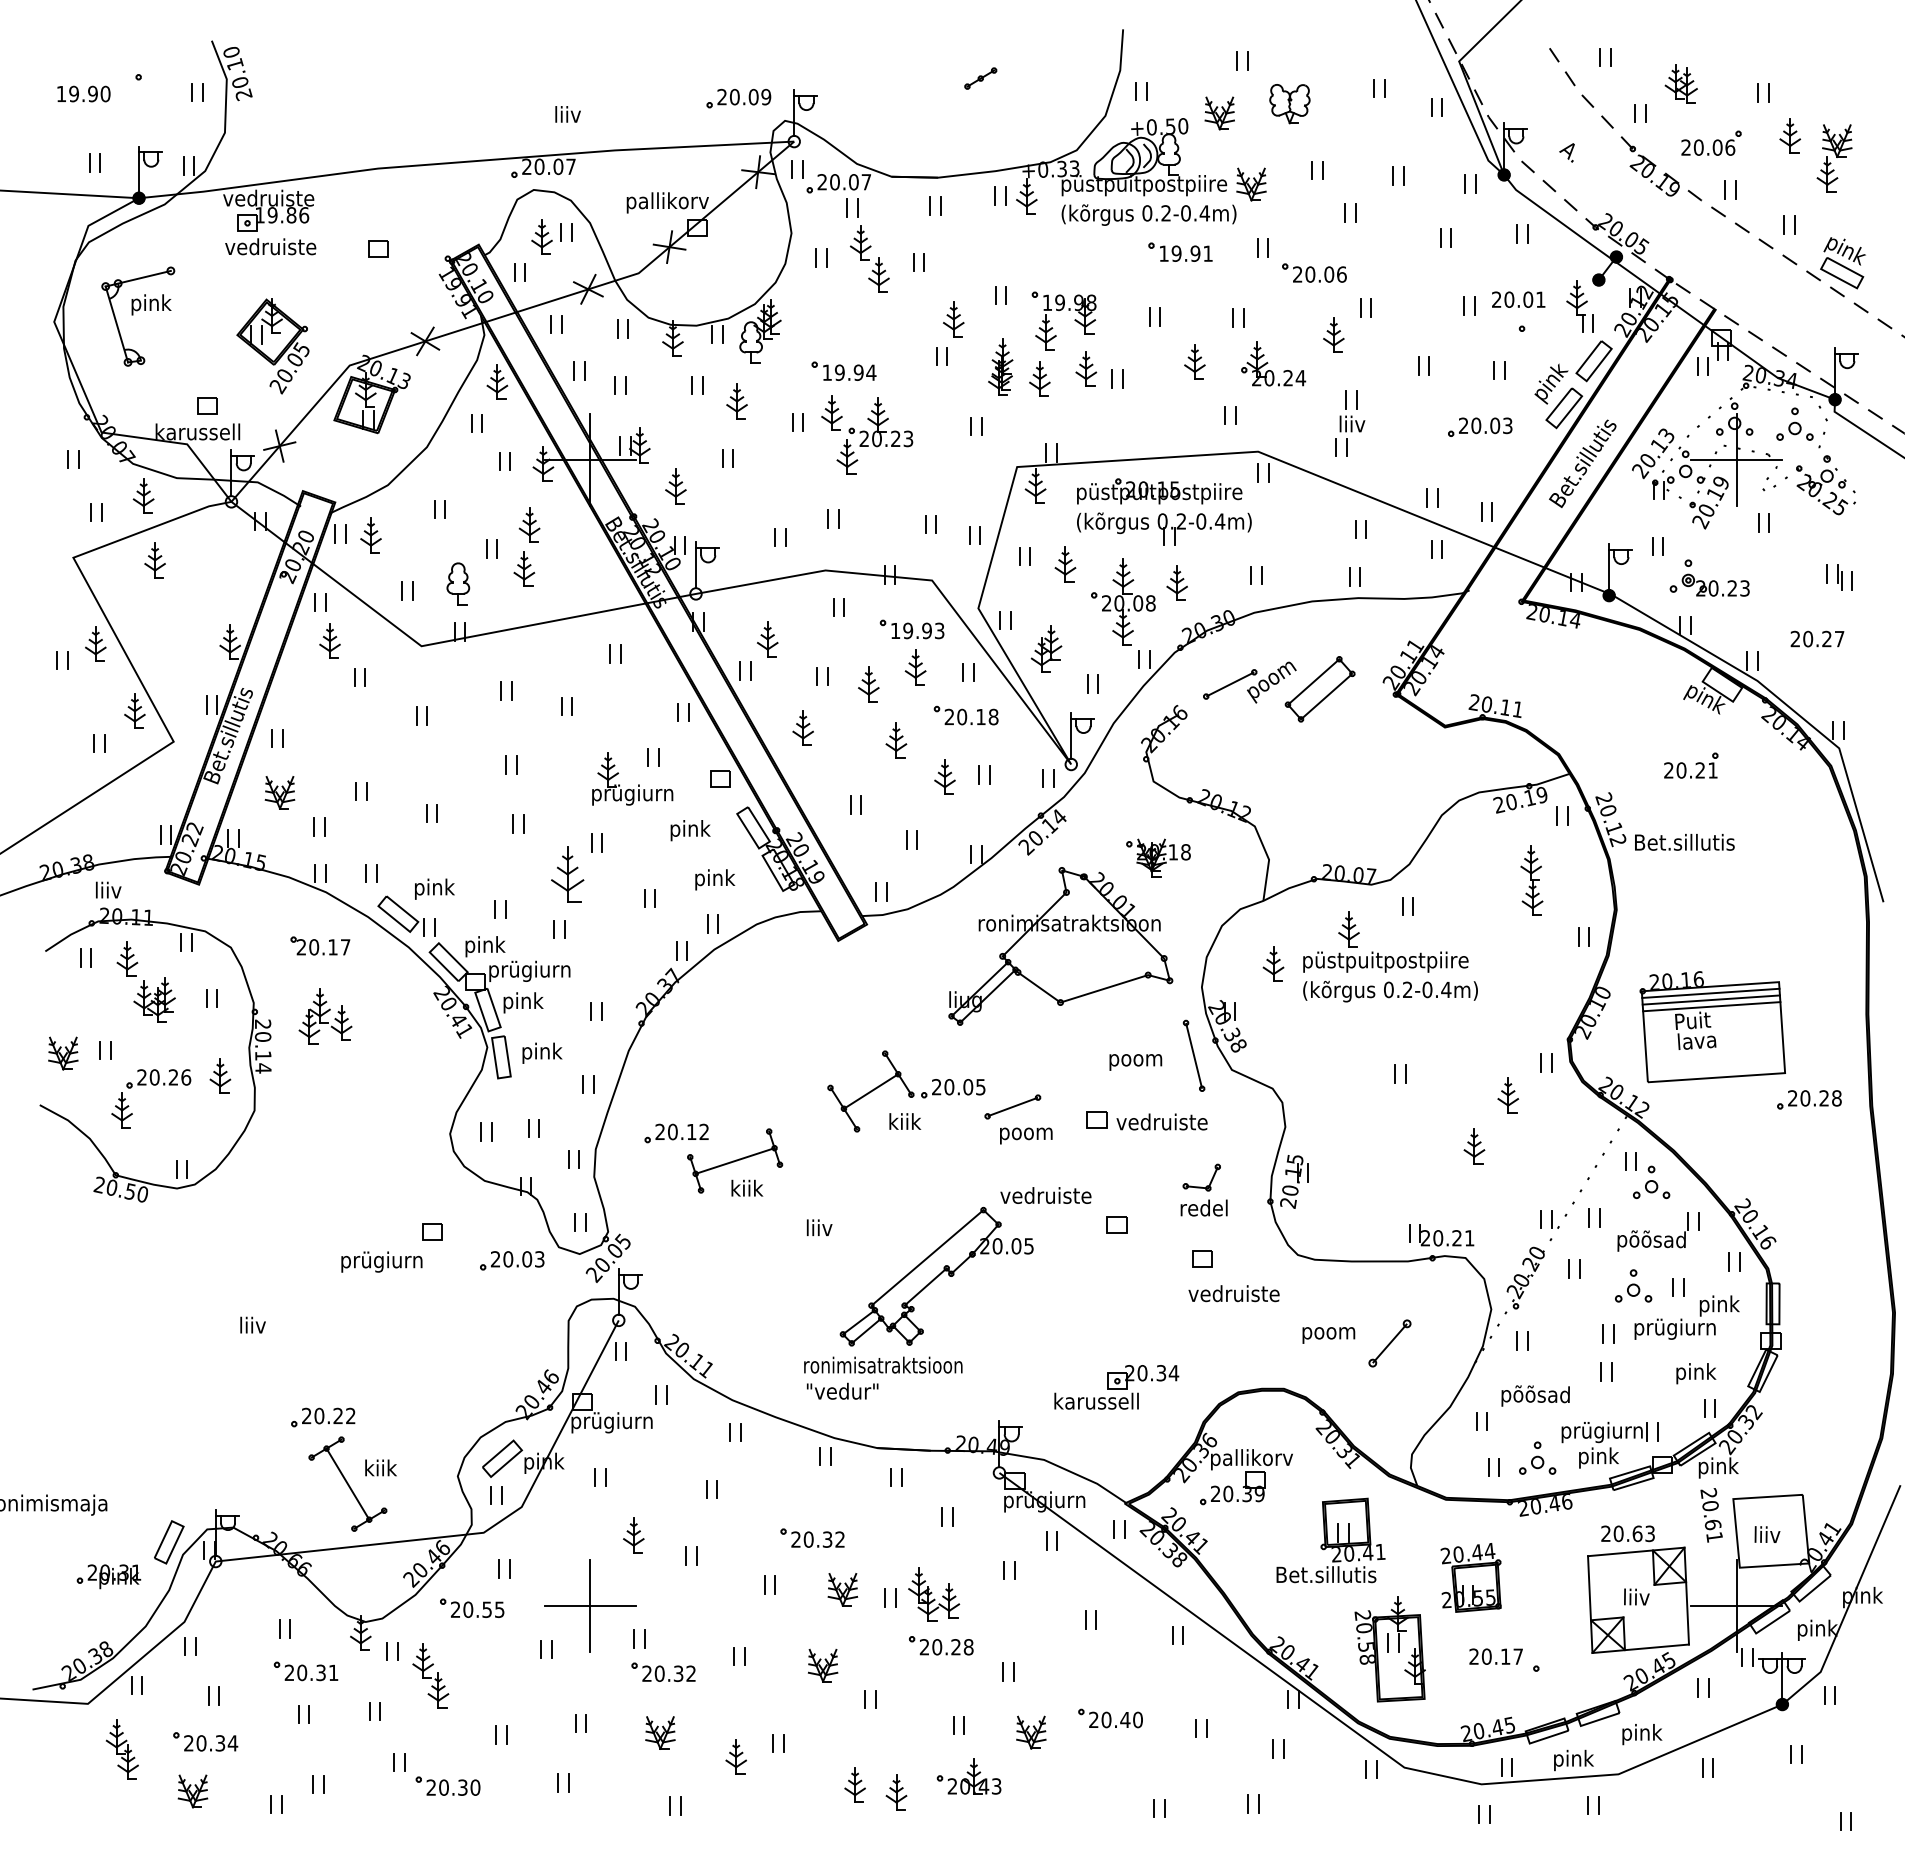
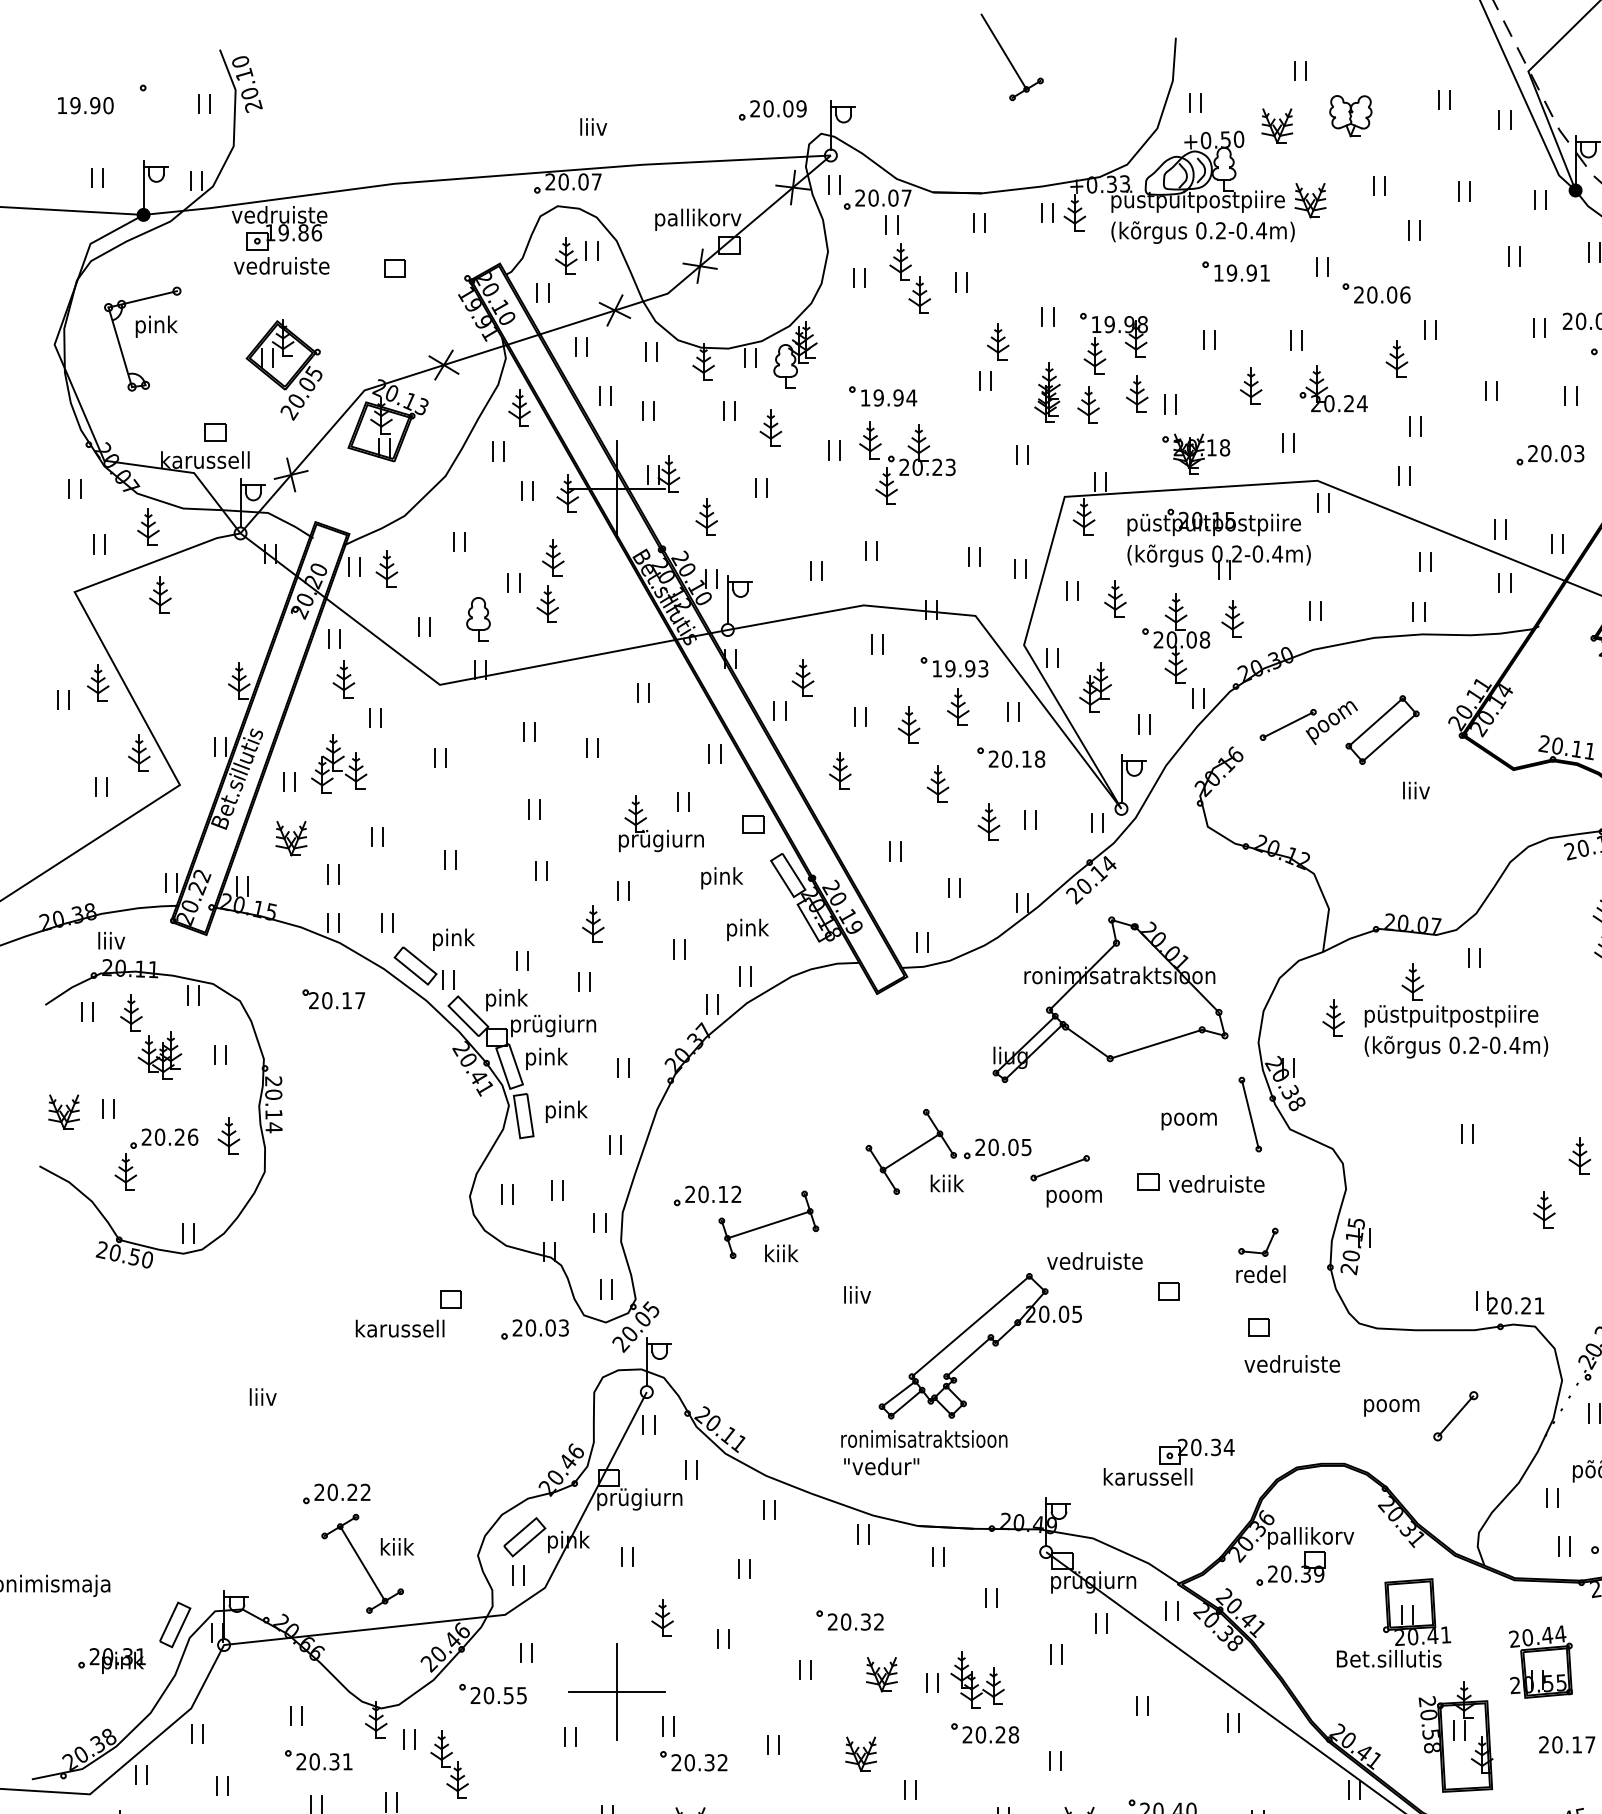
line: (958, 42) -> (1003, 51), added
text: (1352, 423) -> (1416, 790), moved
part: (1158, 857) -> (1196, 453), moved
part: (567, 873) -> (593, 923), size x0.62
part: (325, 1016) -> (339, 763), moved
text: (383, 1261) -> (400, 1330), prügiurn -> karussell

